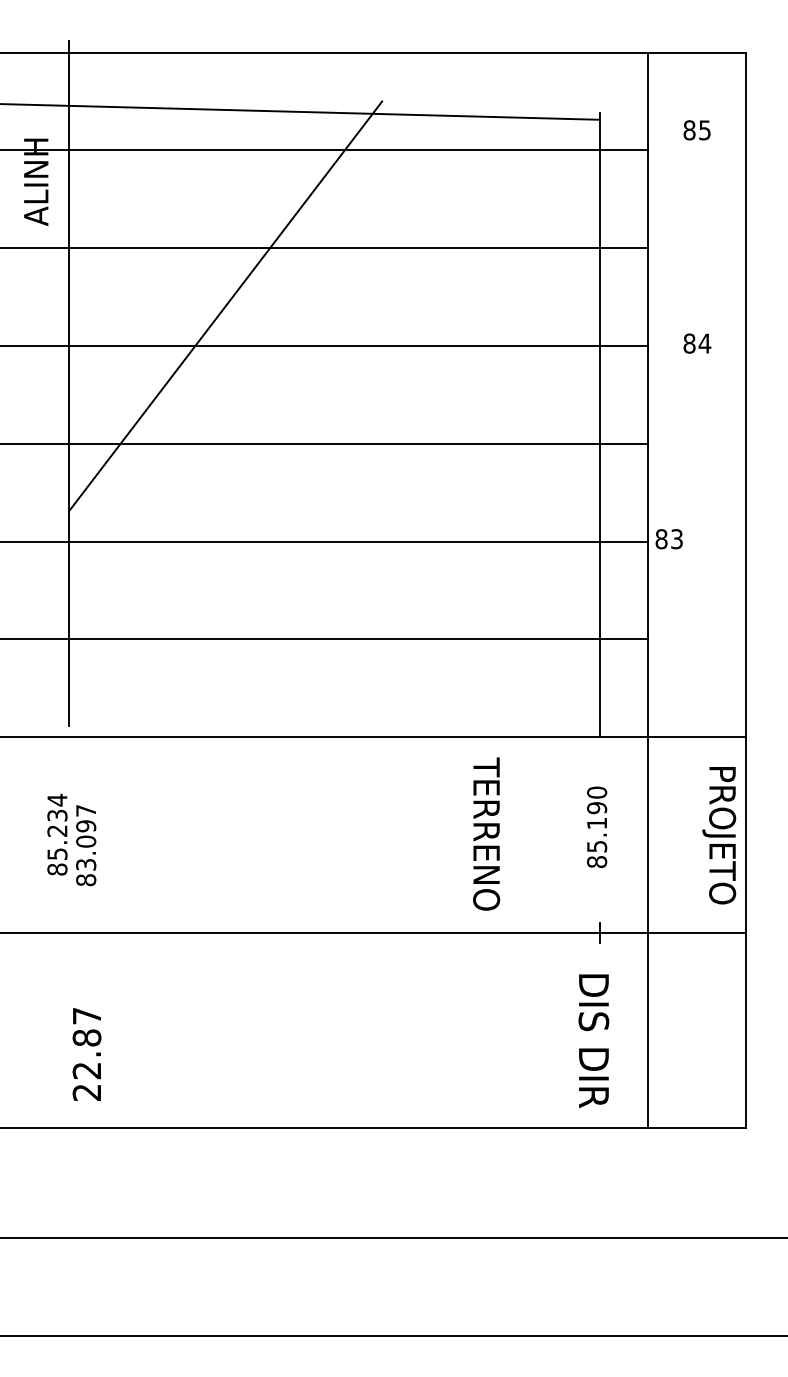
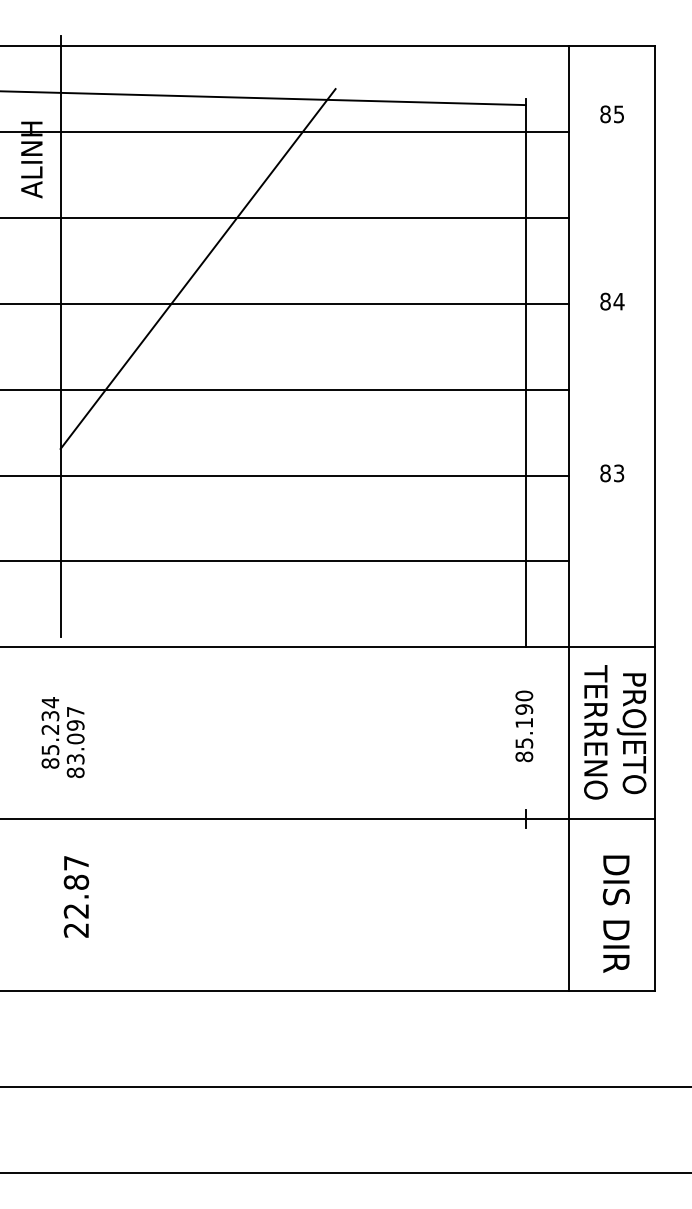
text: (668, 539) -> (611, 473), moved
text: (486, 833) -> (595, 731), moved
text: (593, 1041) -> (616, 914), moved
text: (86, 1054) -> (75, 896), moved

